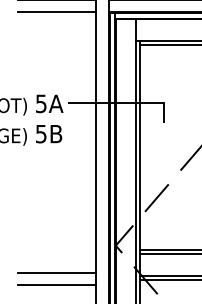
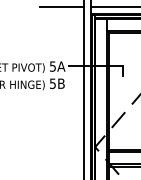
line: (56, 12) -> (61, 14), removed
line: (56, 272) -> (61, 162), removed
line: (56, 285) -> (61, 169), removed

